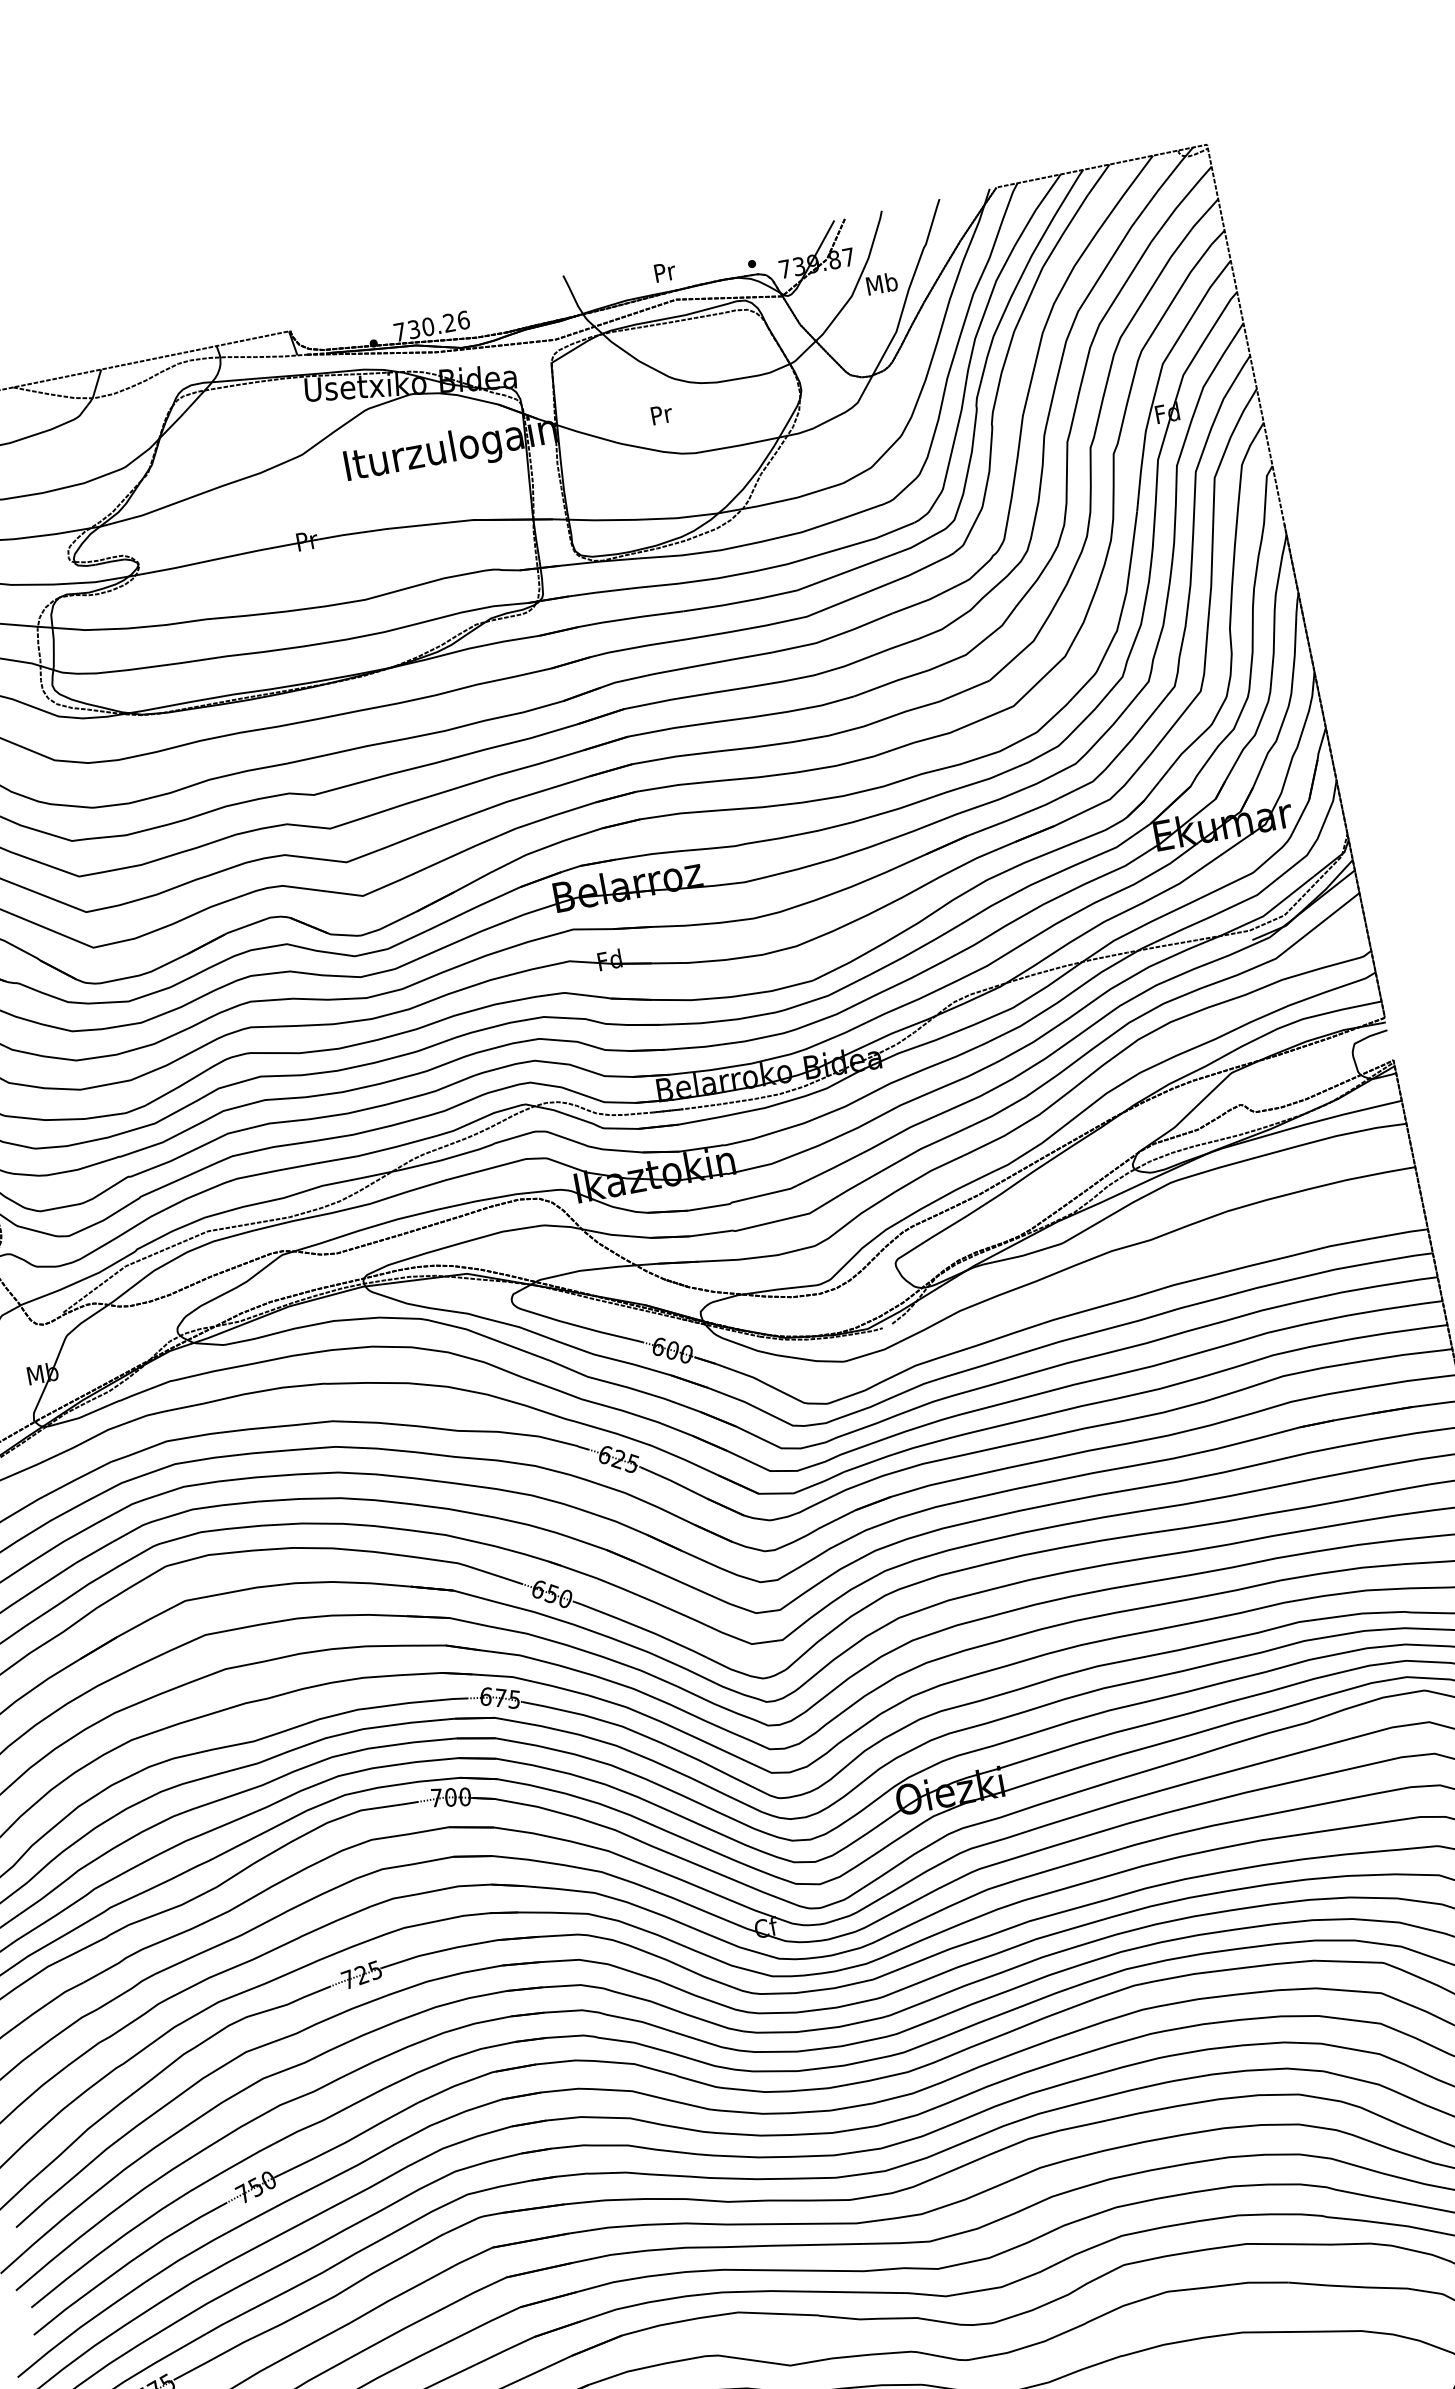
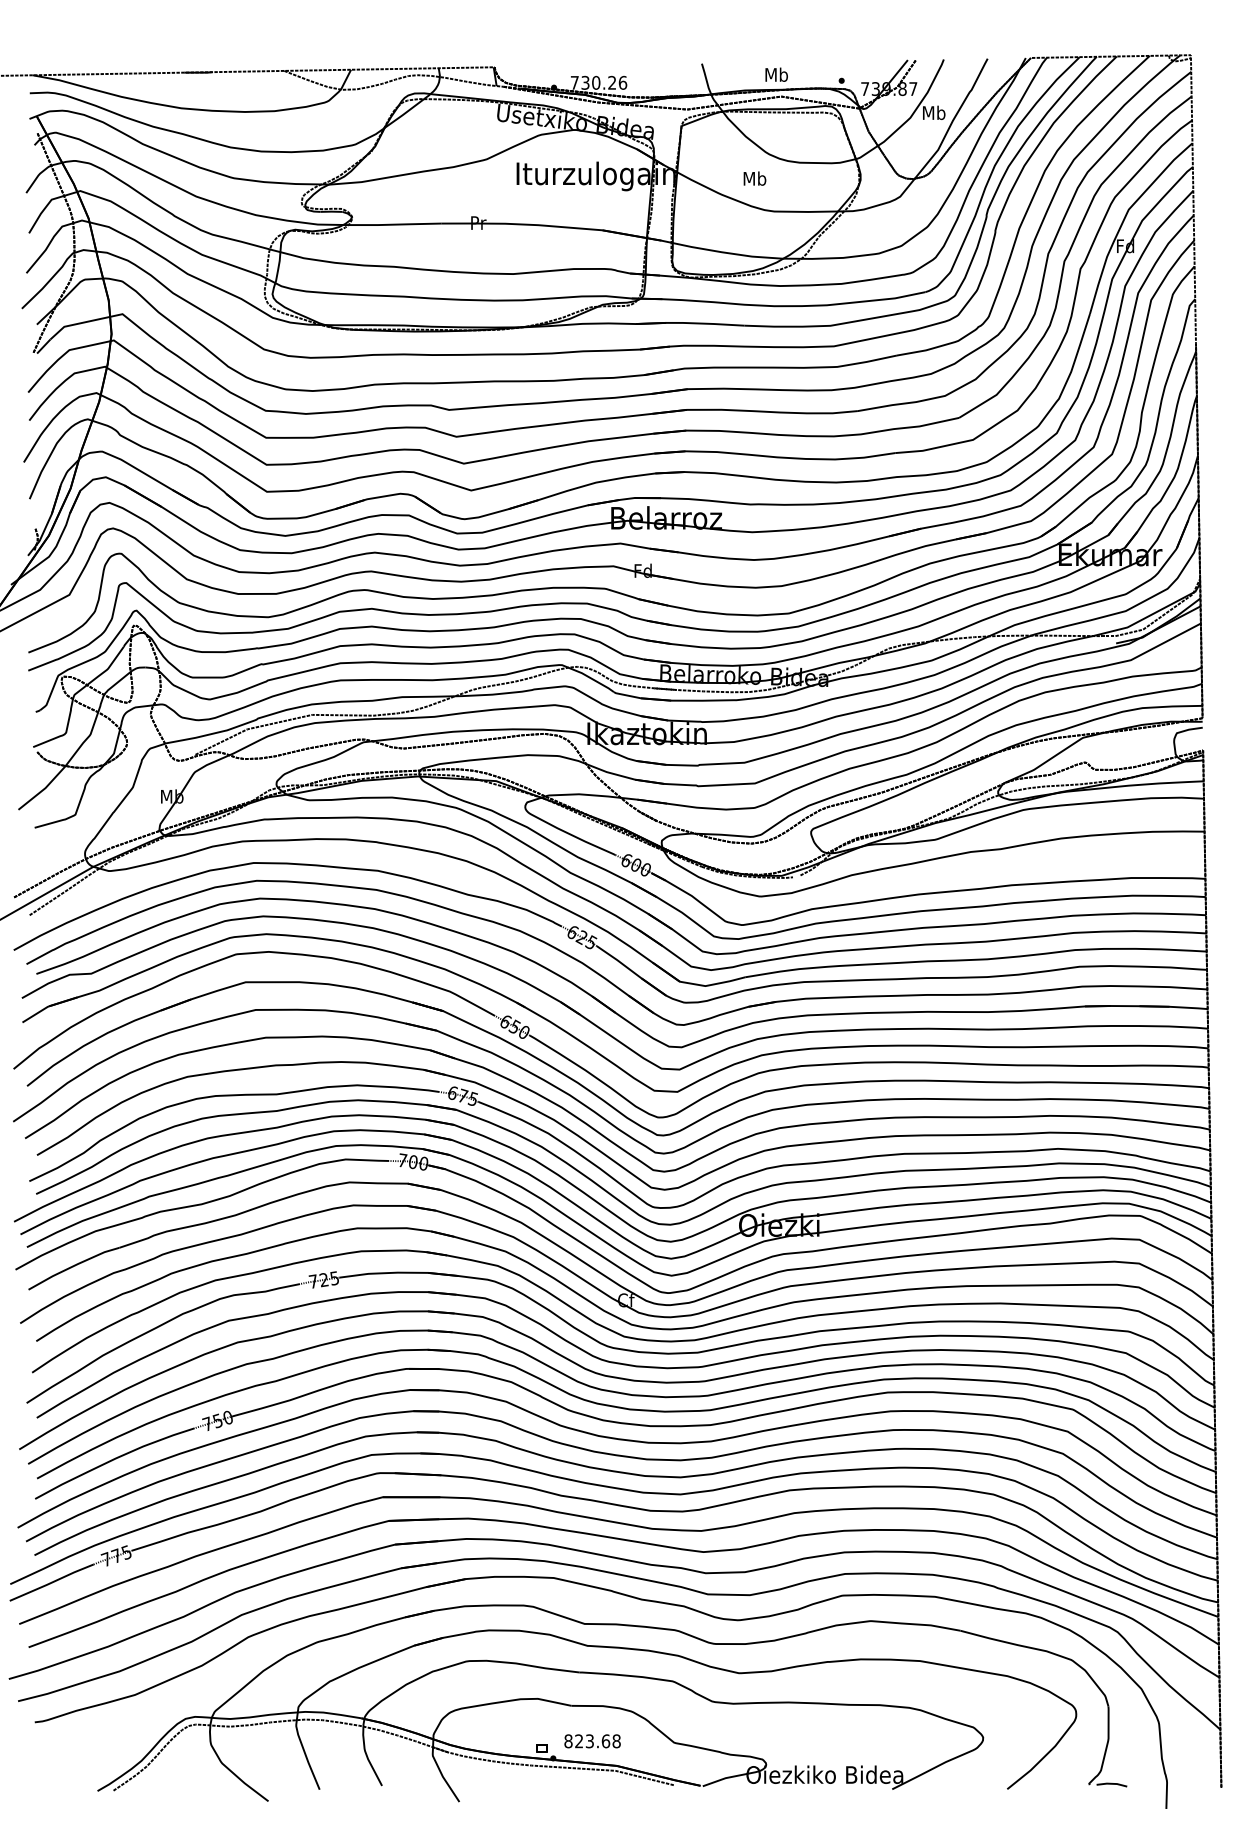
text: (664, 271) -> (776, 74), Pr -> Mb
text: (660, 414) -> (754, 178), Pr -> Mb

